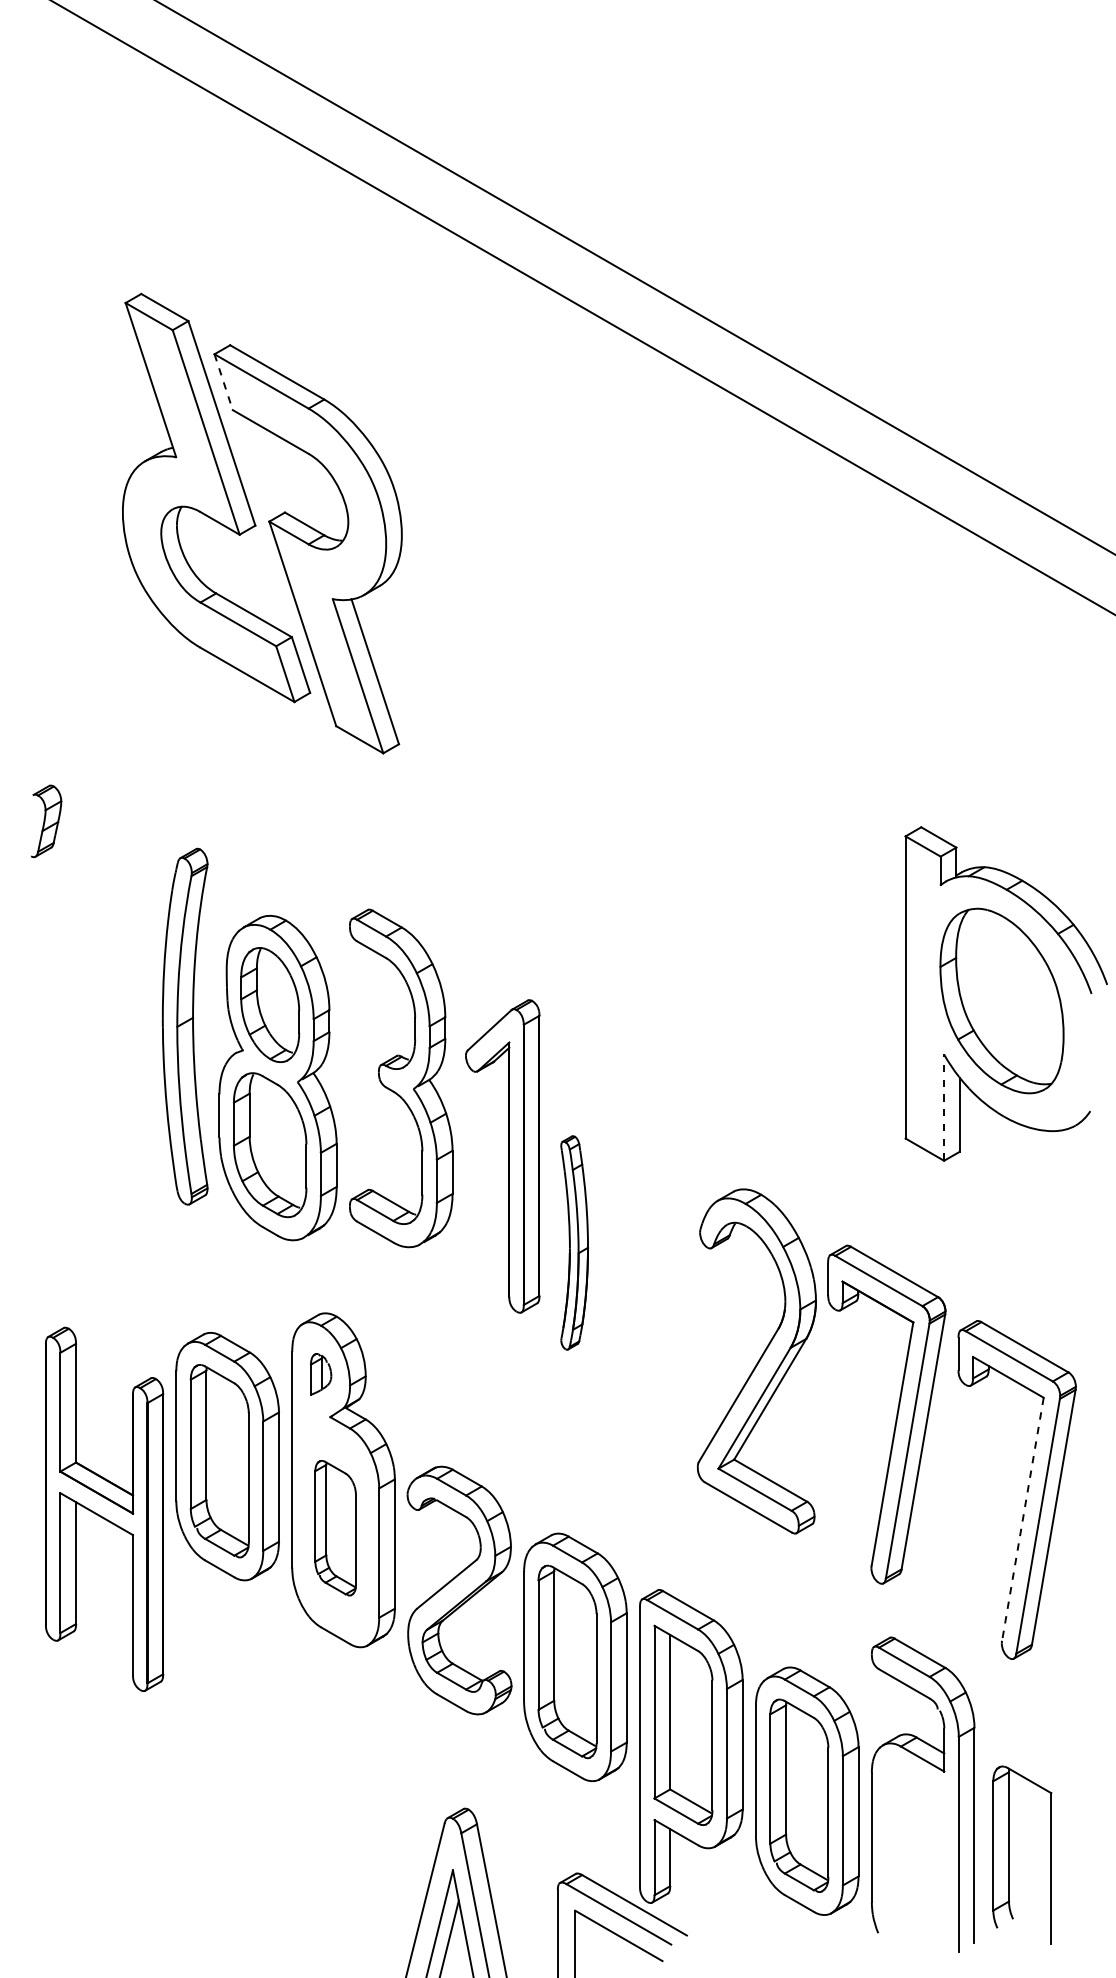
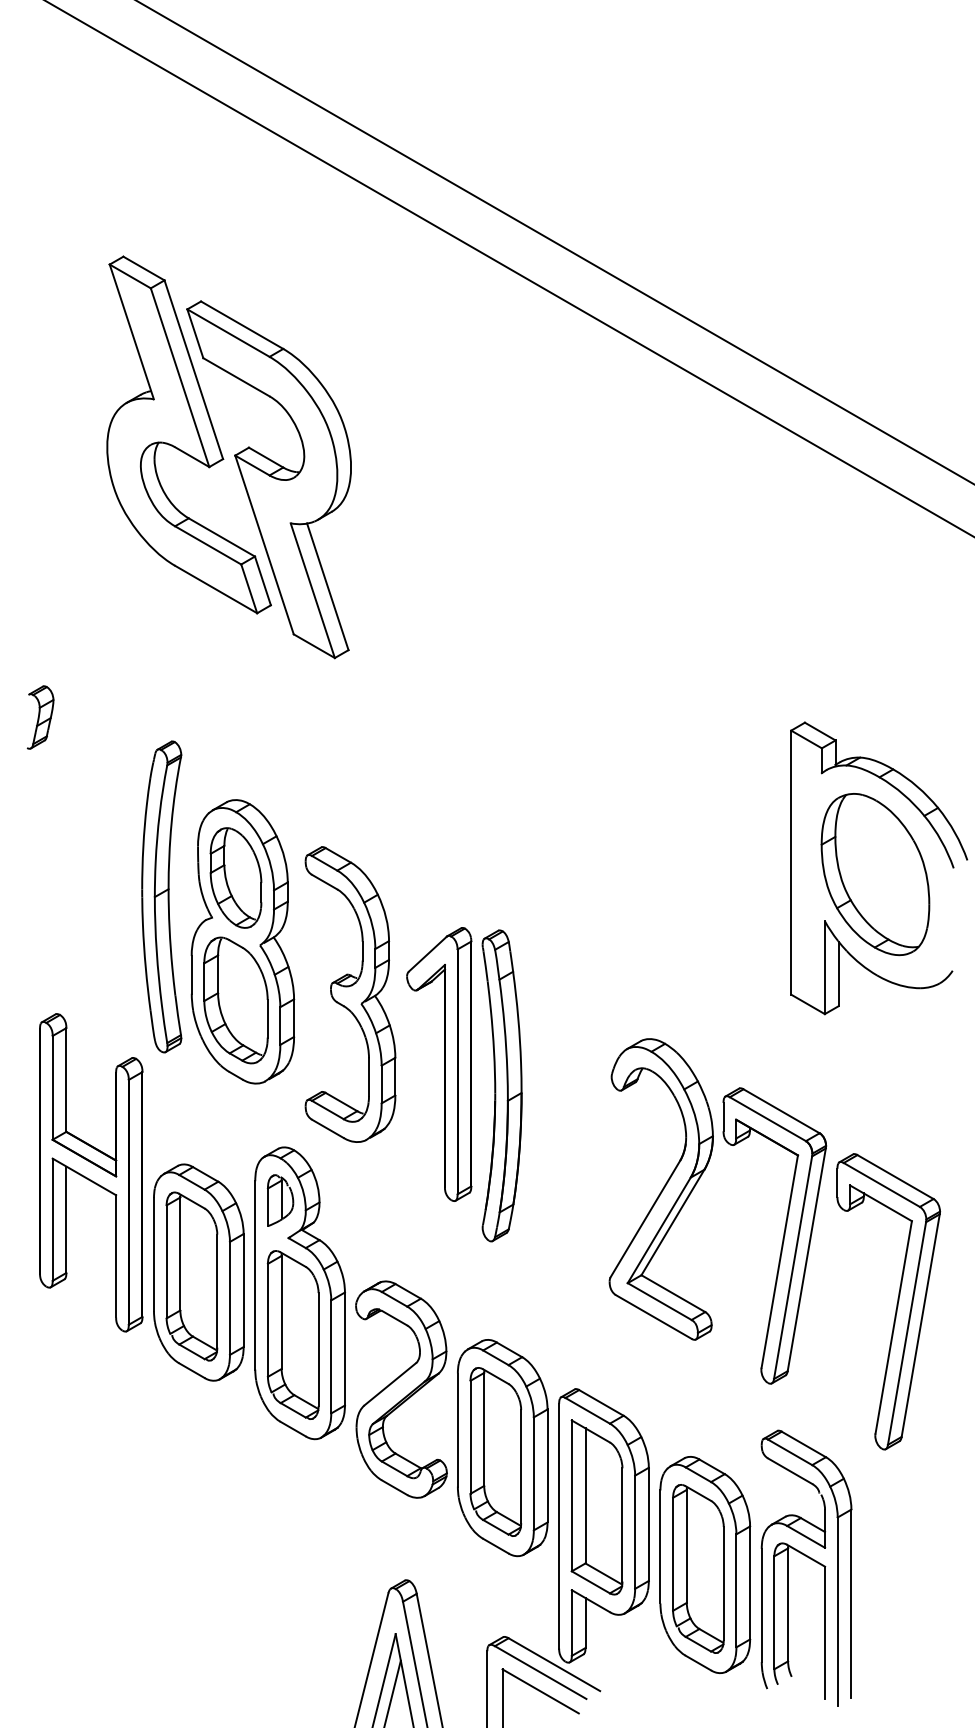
line: (223, 382) -> (195, 334), dashed -> solid
part: (401, 1078) -> (350, 994), moved
line: (944, 1107) -> (825, 967), dashed -> solid
part: (502, 1156) -> (439, 1064), moved
part: (574, 1242) -> (501, 1085), size x1.67
part: (320, 1374) -> (279, 1200), size x1.43
part: (104, 1508) -> (91, 1172), moved
line: (1022, 1519) -> (893, 1327), dashed -> solid
part: (335, 1528) -> (293, 1335), size x1.43
part: (1009, 1854) -> (788, 1620), moved

